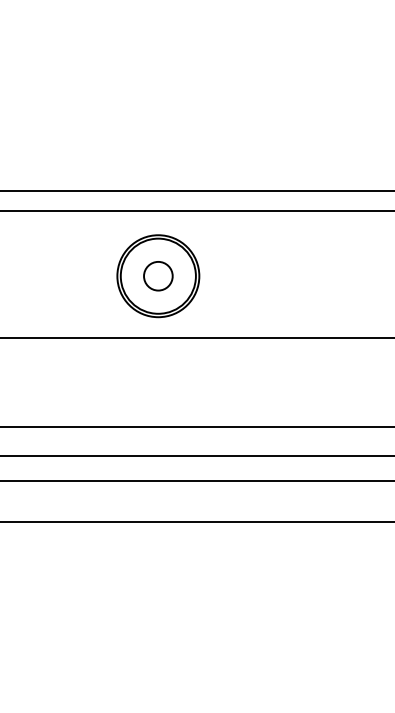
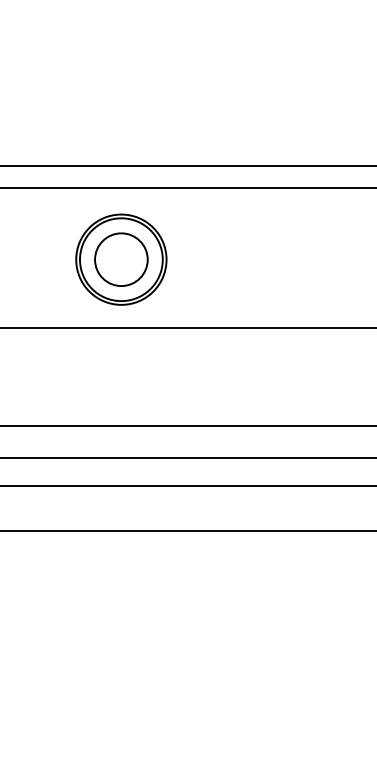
circle: (158, 276) -> (121, 260), size x1.67

